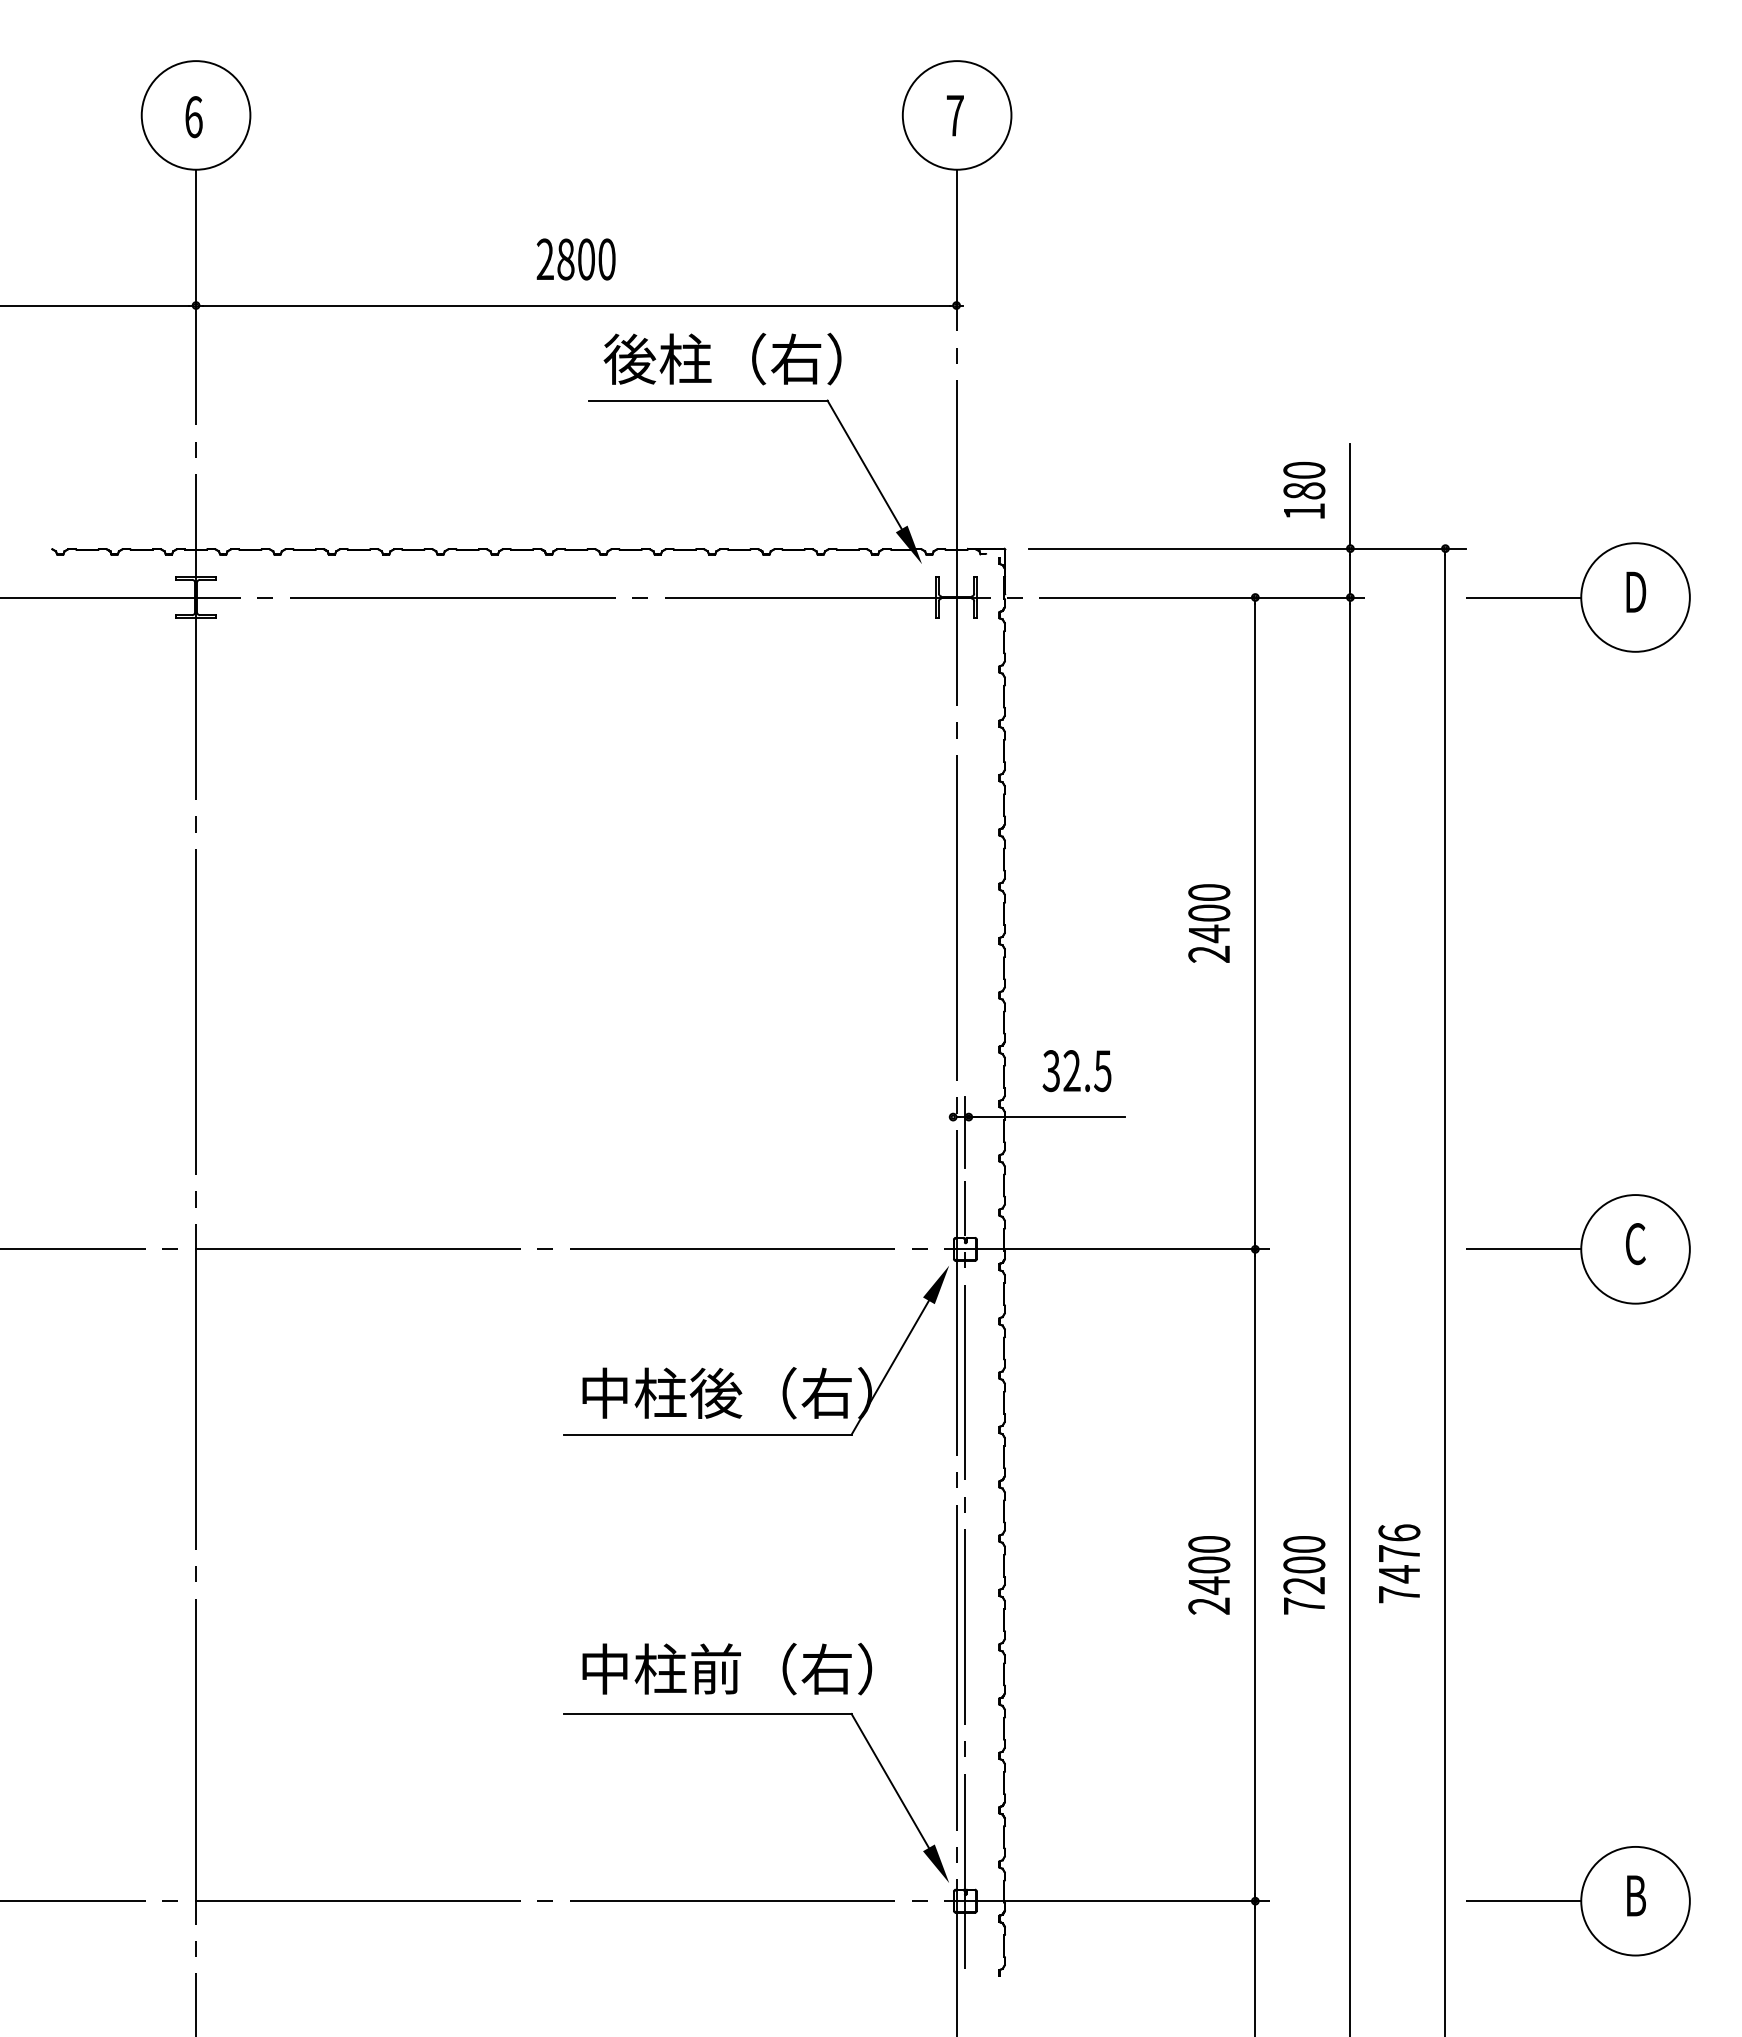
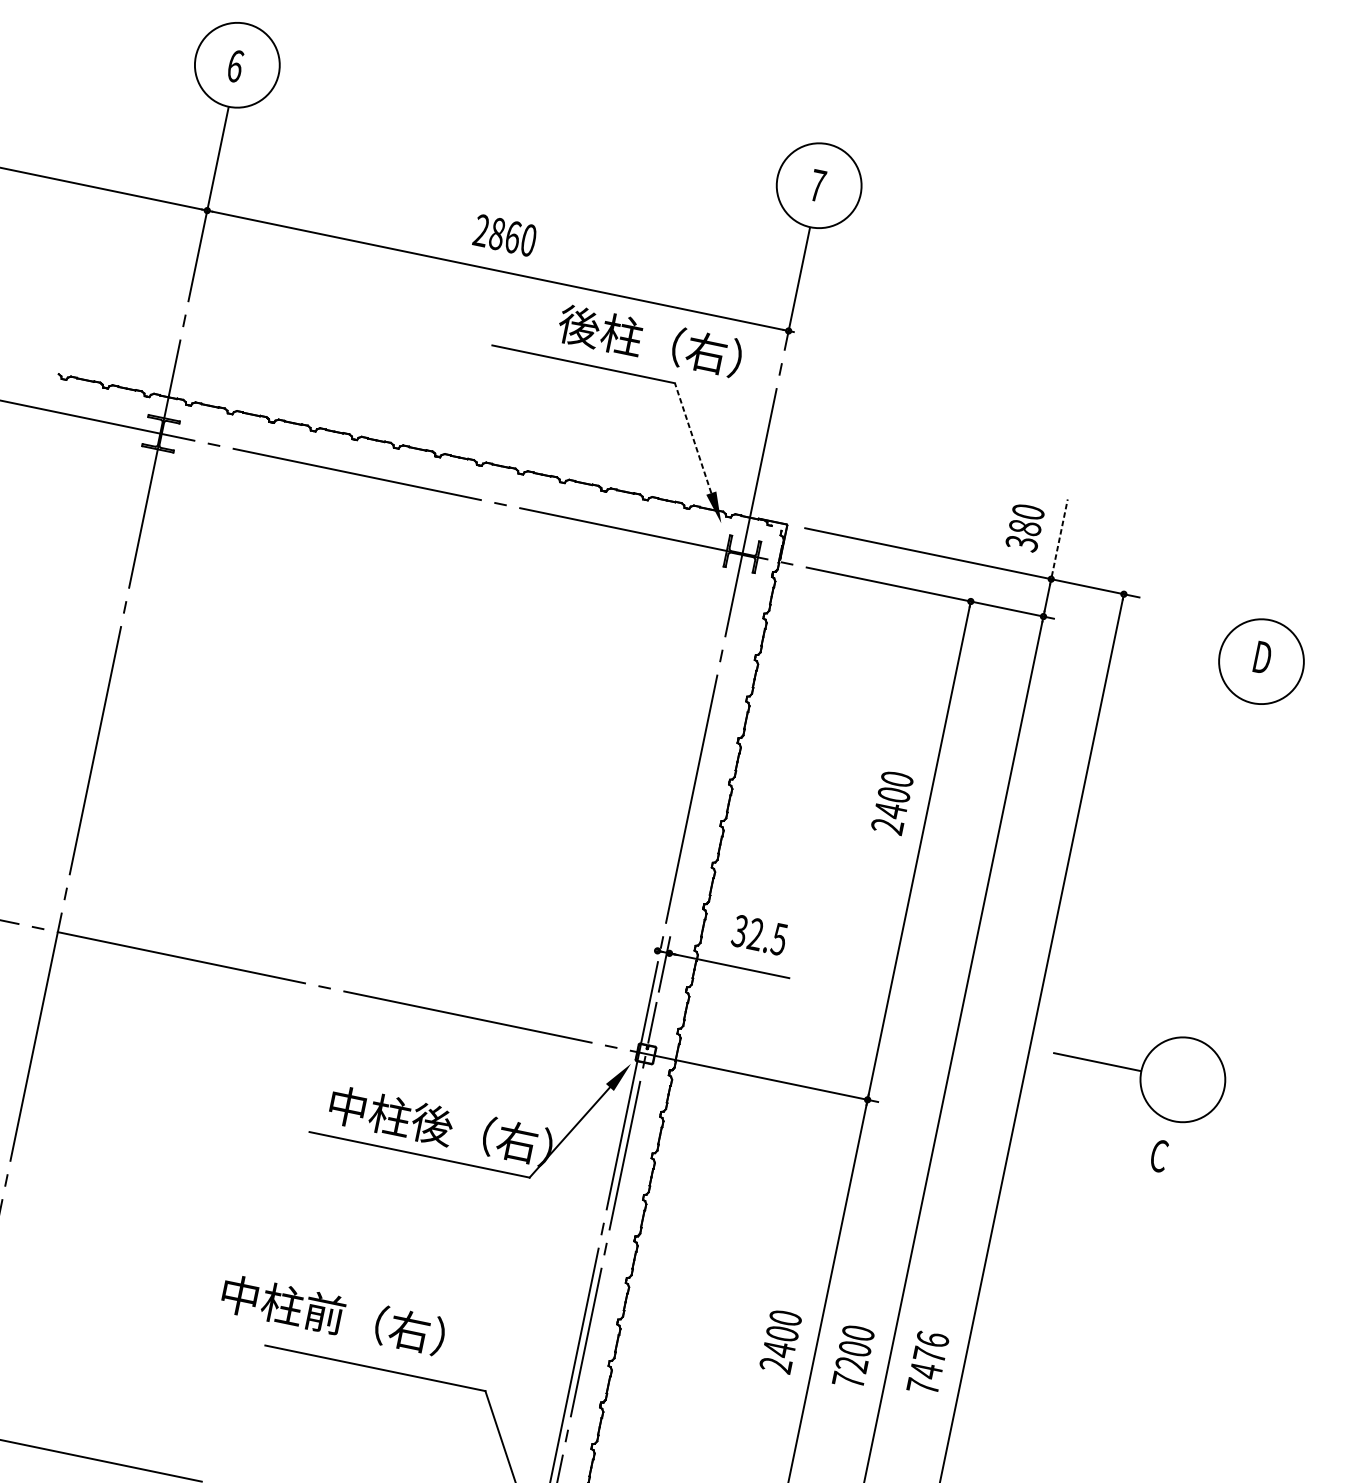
text: (586, 259) -> (513, 237), 2800 -> 2860
text: (722, 358) -> (650, 340), moved
line: (864, 464) -> (693, 437), solid -> dashed
line: (1350, 494) -> (1059, 537), solid -> dashed
text: (1304, 511) -> (1022, 543), 180 -> 380
line: (1523, 597) -> (1175, 643), removed
text: (1209, 923) -> (892, 802), moved
part: (1578, 1249) -> (1139, 1070), moved
text: (727, 1668) -> (333, 1314), moved

